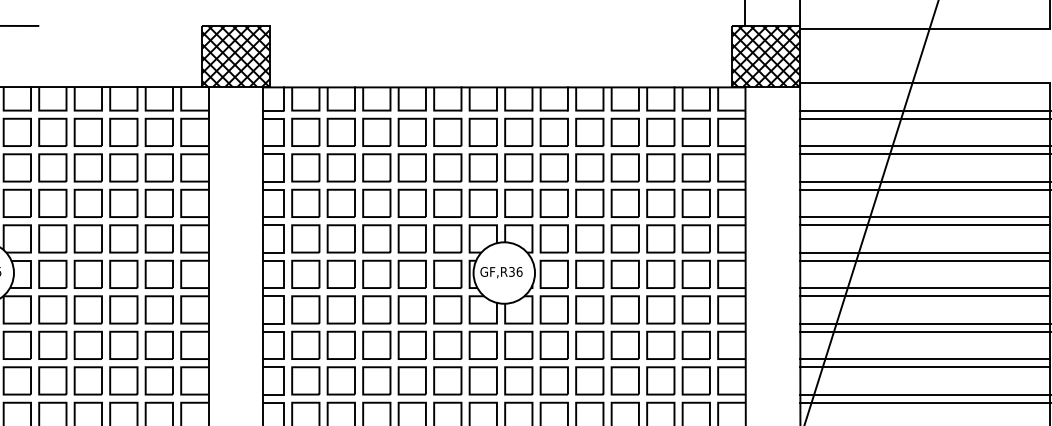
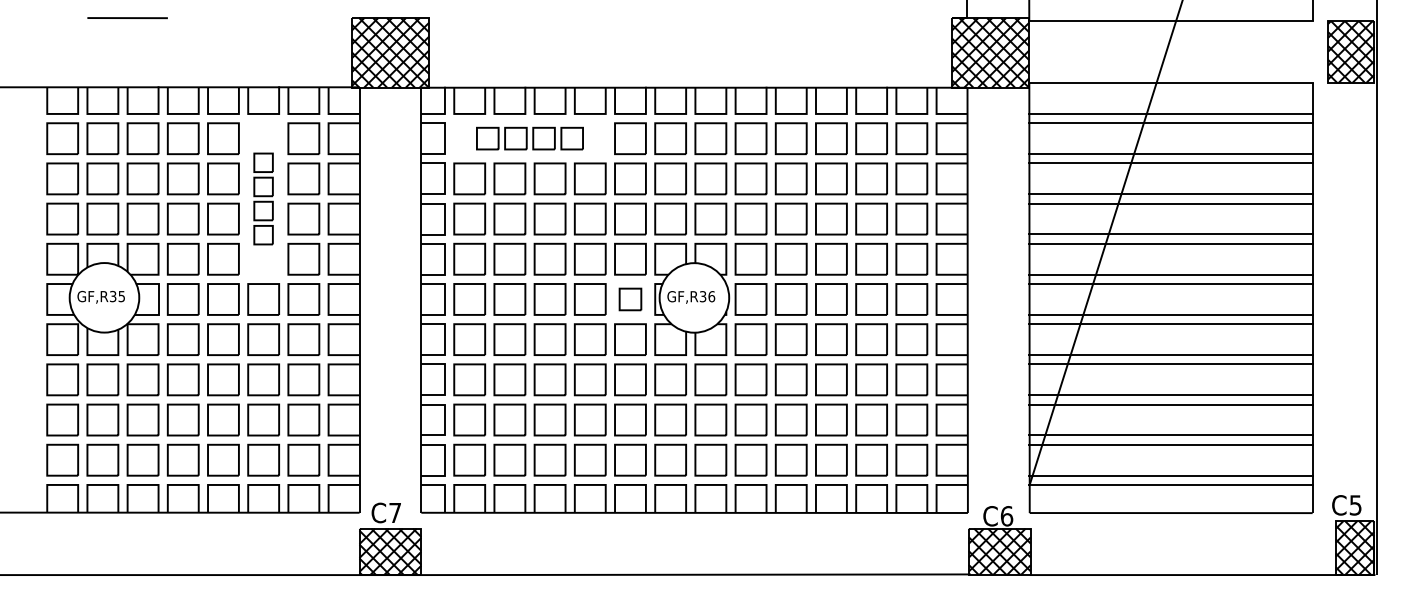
part: (358, 132) -> (529, 138), size x0.7
part: (123, 185) -> (263, 198), size x0.6
part: (447, 274) -> (630, 299), size x0.7

